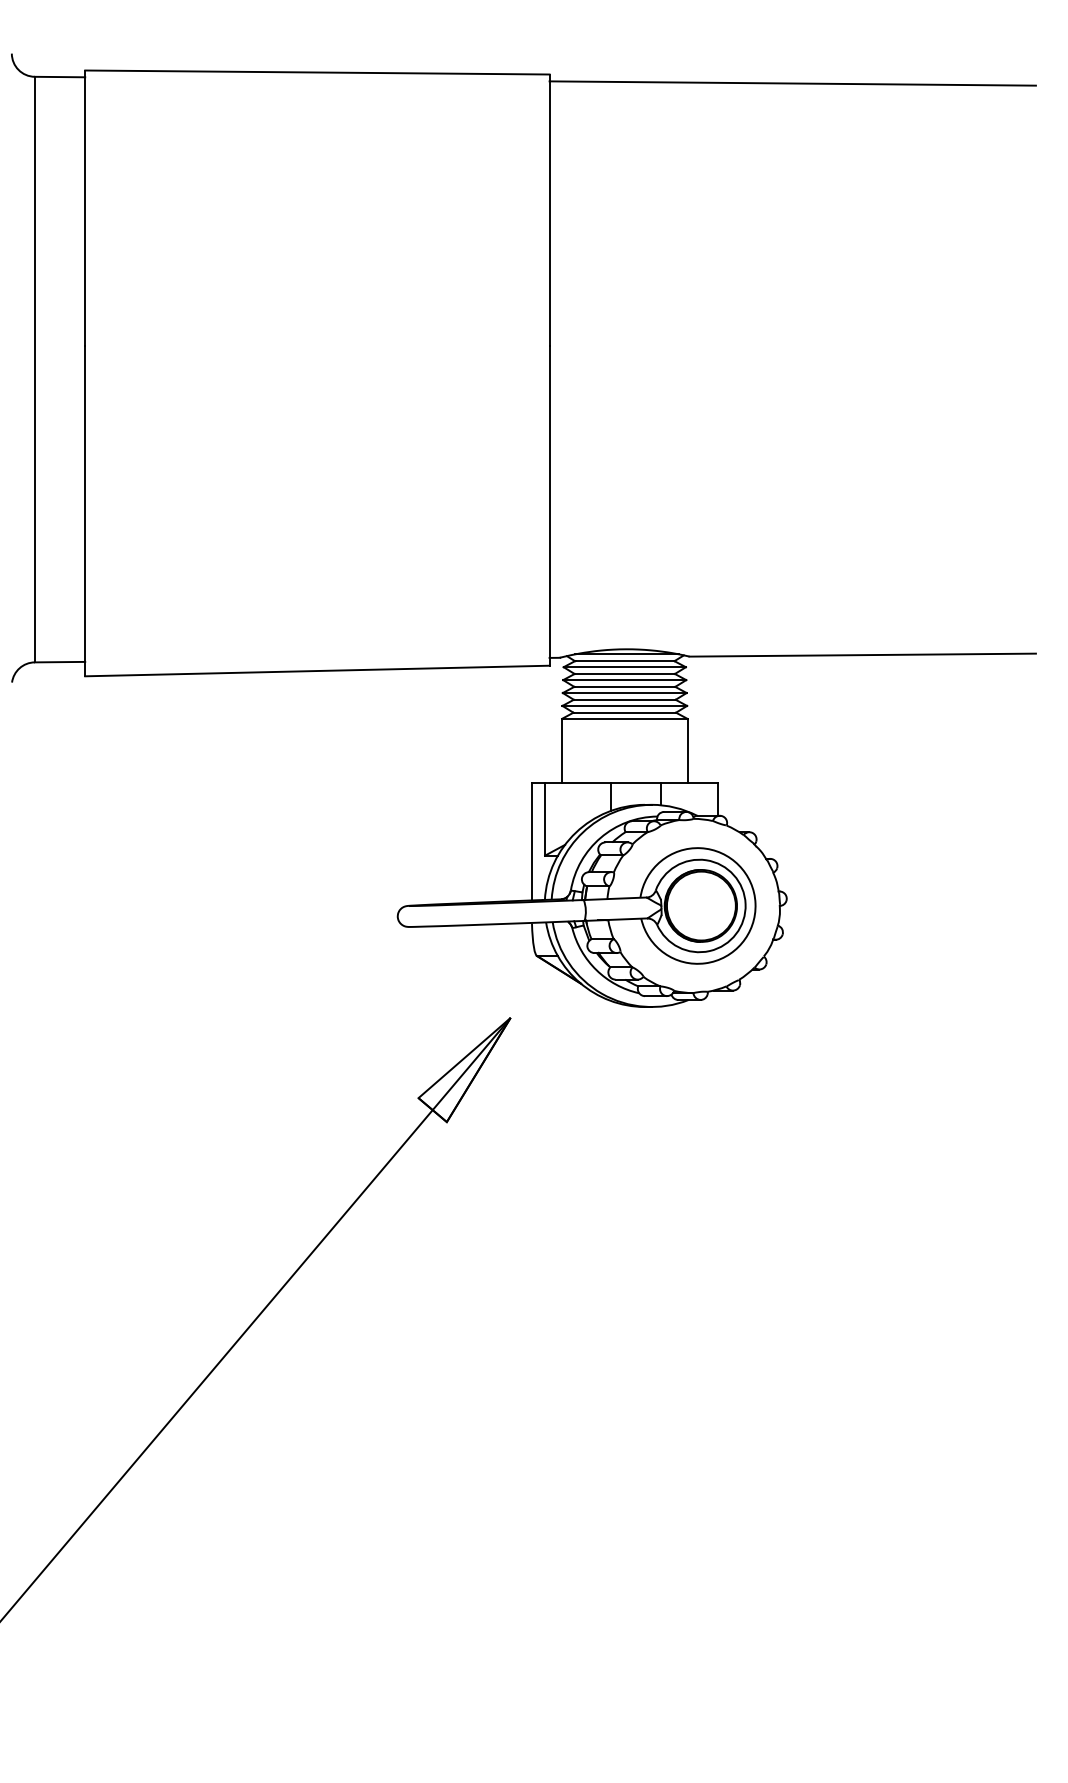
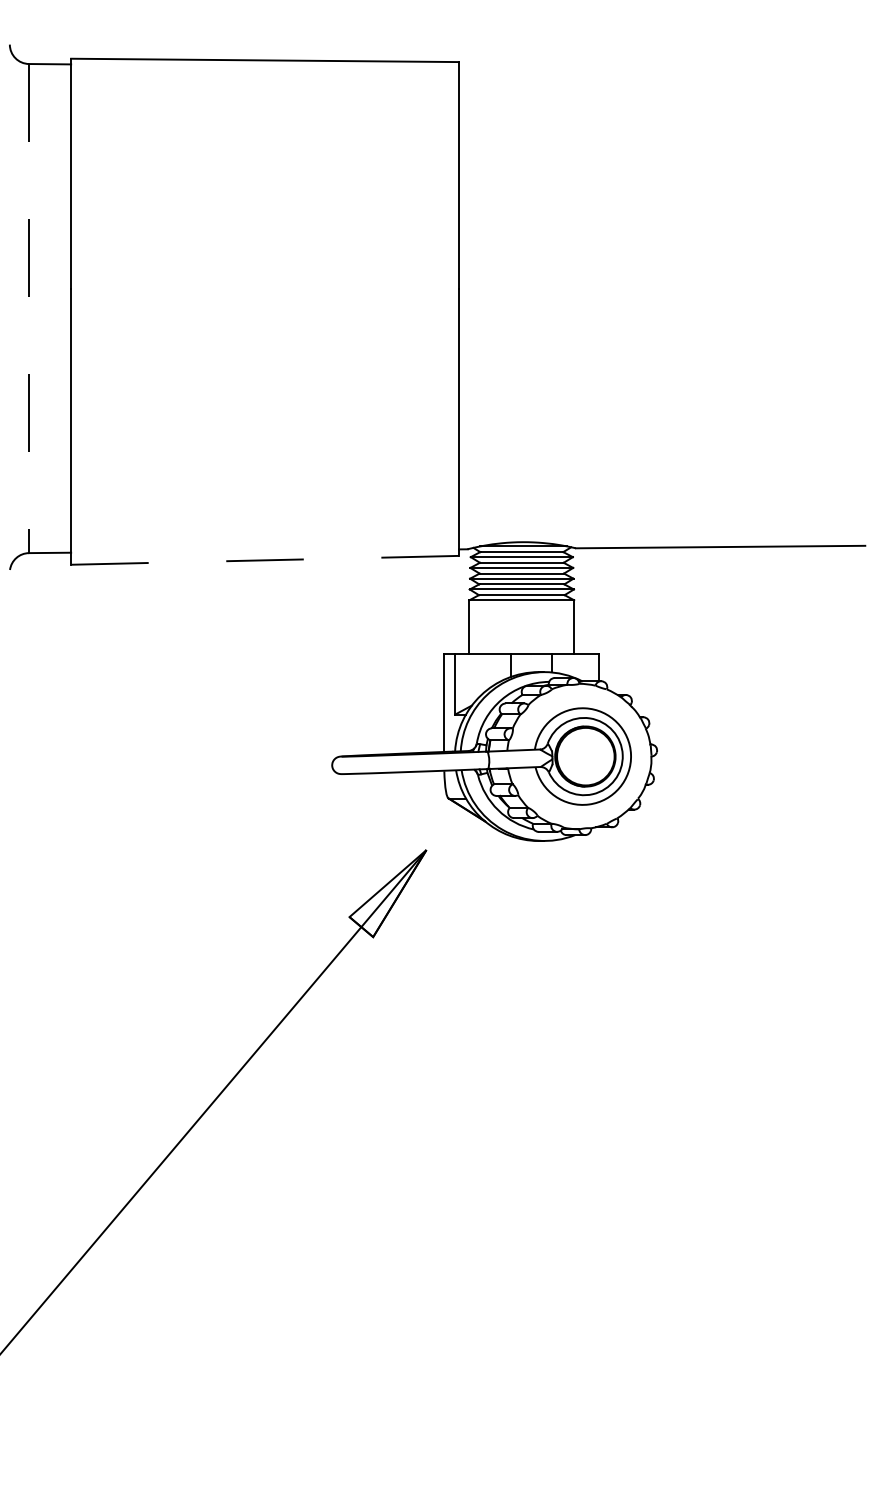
line: (793, 83) -> (662, 69), removed
line: (35, 369) -> (29, 308), solid -> dashed
line: (317, 671) -> (265, 560), solid -> dashed

